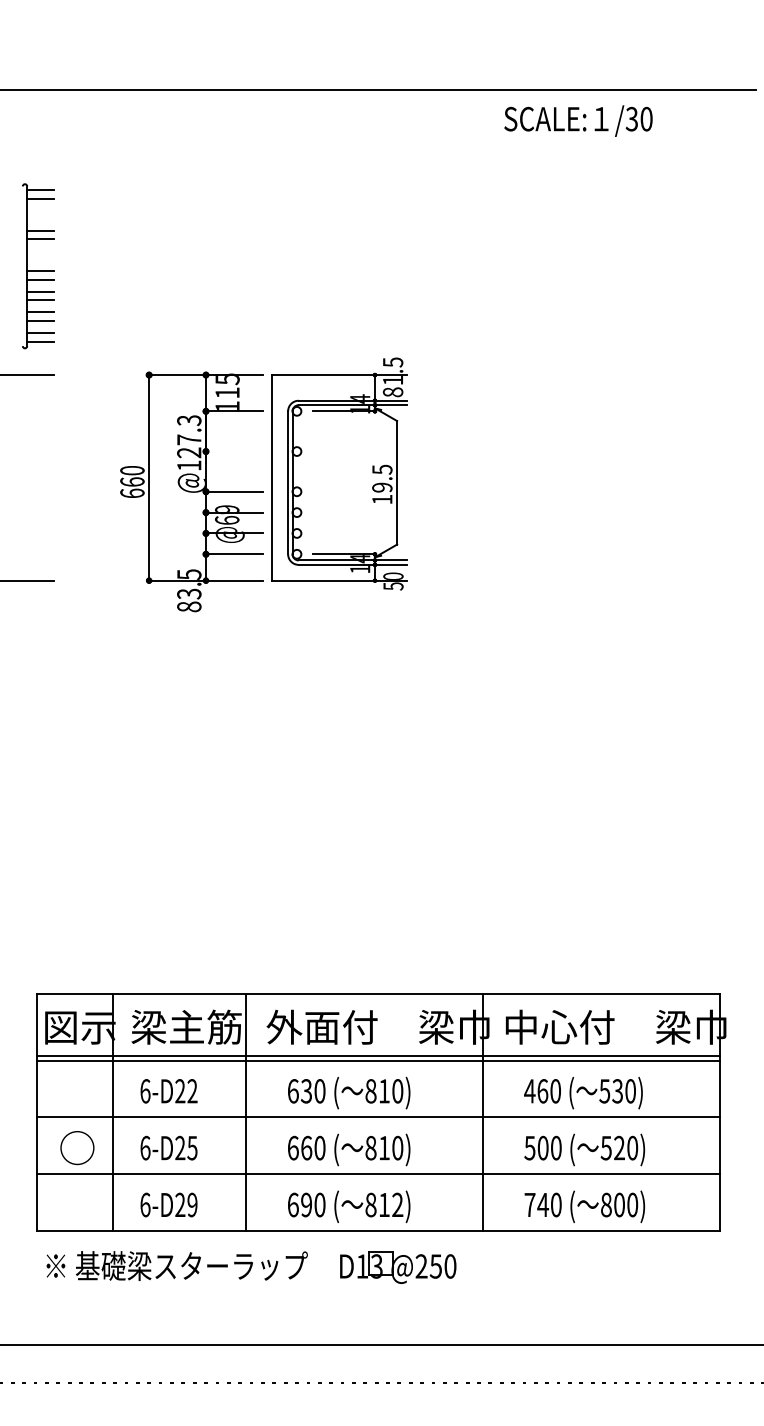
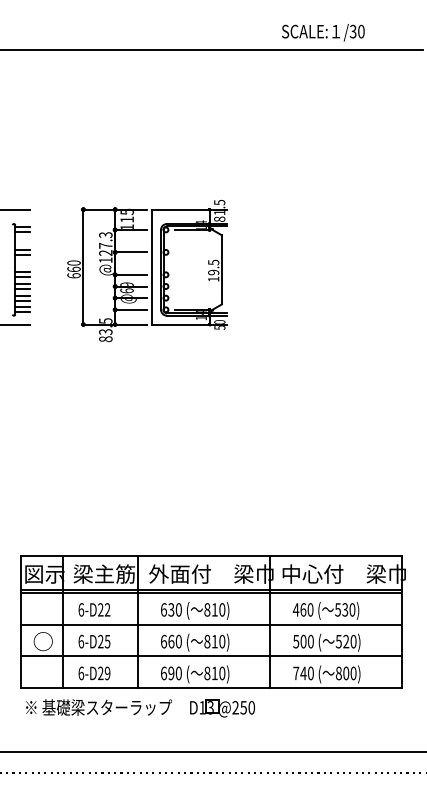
text: (578, 120) -> (323, 32), moved
part: (38, 265) -> (21, 269), moved
line: (233, 451) -> (130, 252), added
text: (398, 1205) -> (222, 673), 812) -> 810)

